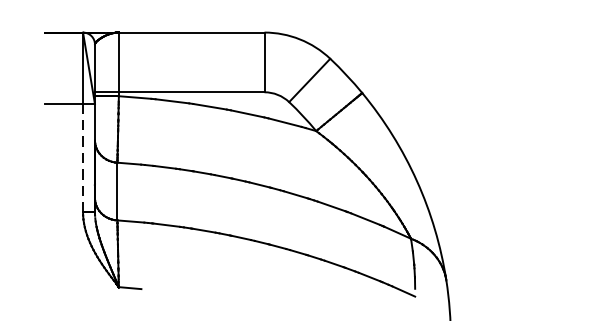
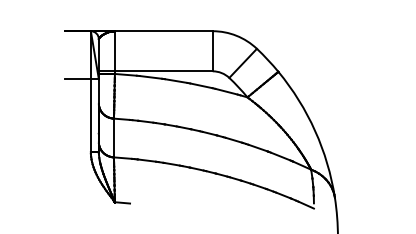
line: (82, 158) -> (90, 115), dashed -> solid

